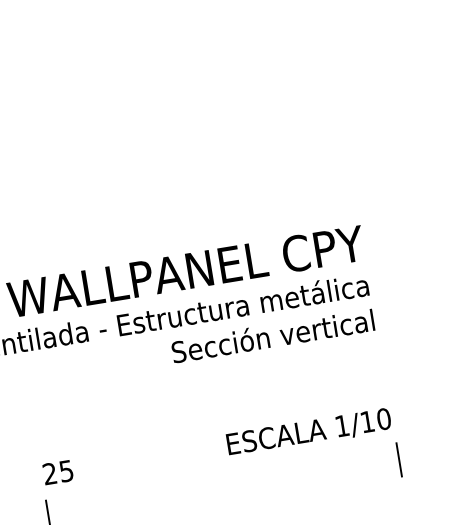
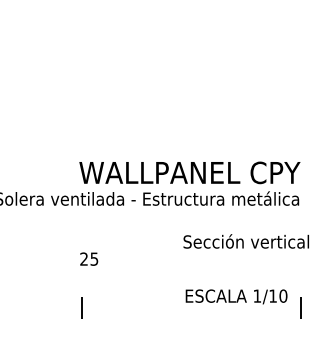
text: (271, 336) -> (245, 241), moved
text: (308, 432) -> (236, 296), moved
text: (58, 471) -> (89, 258), moved

